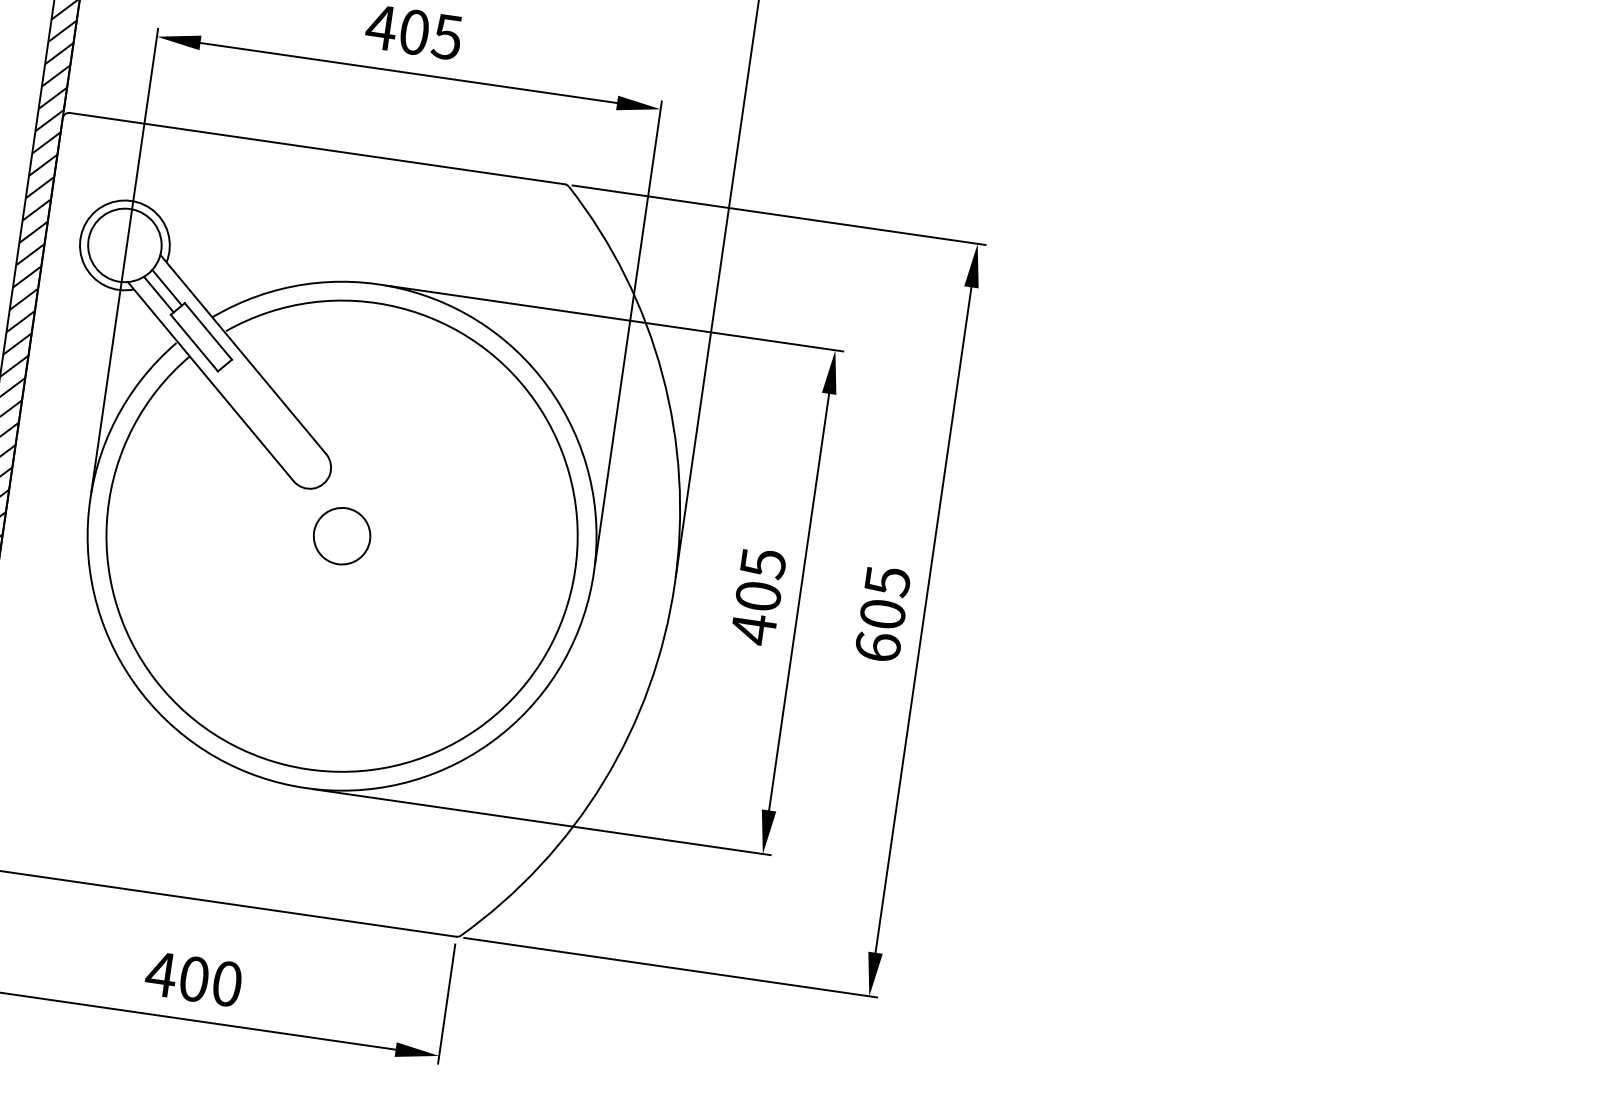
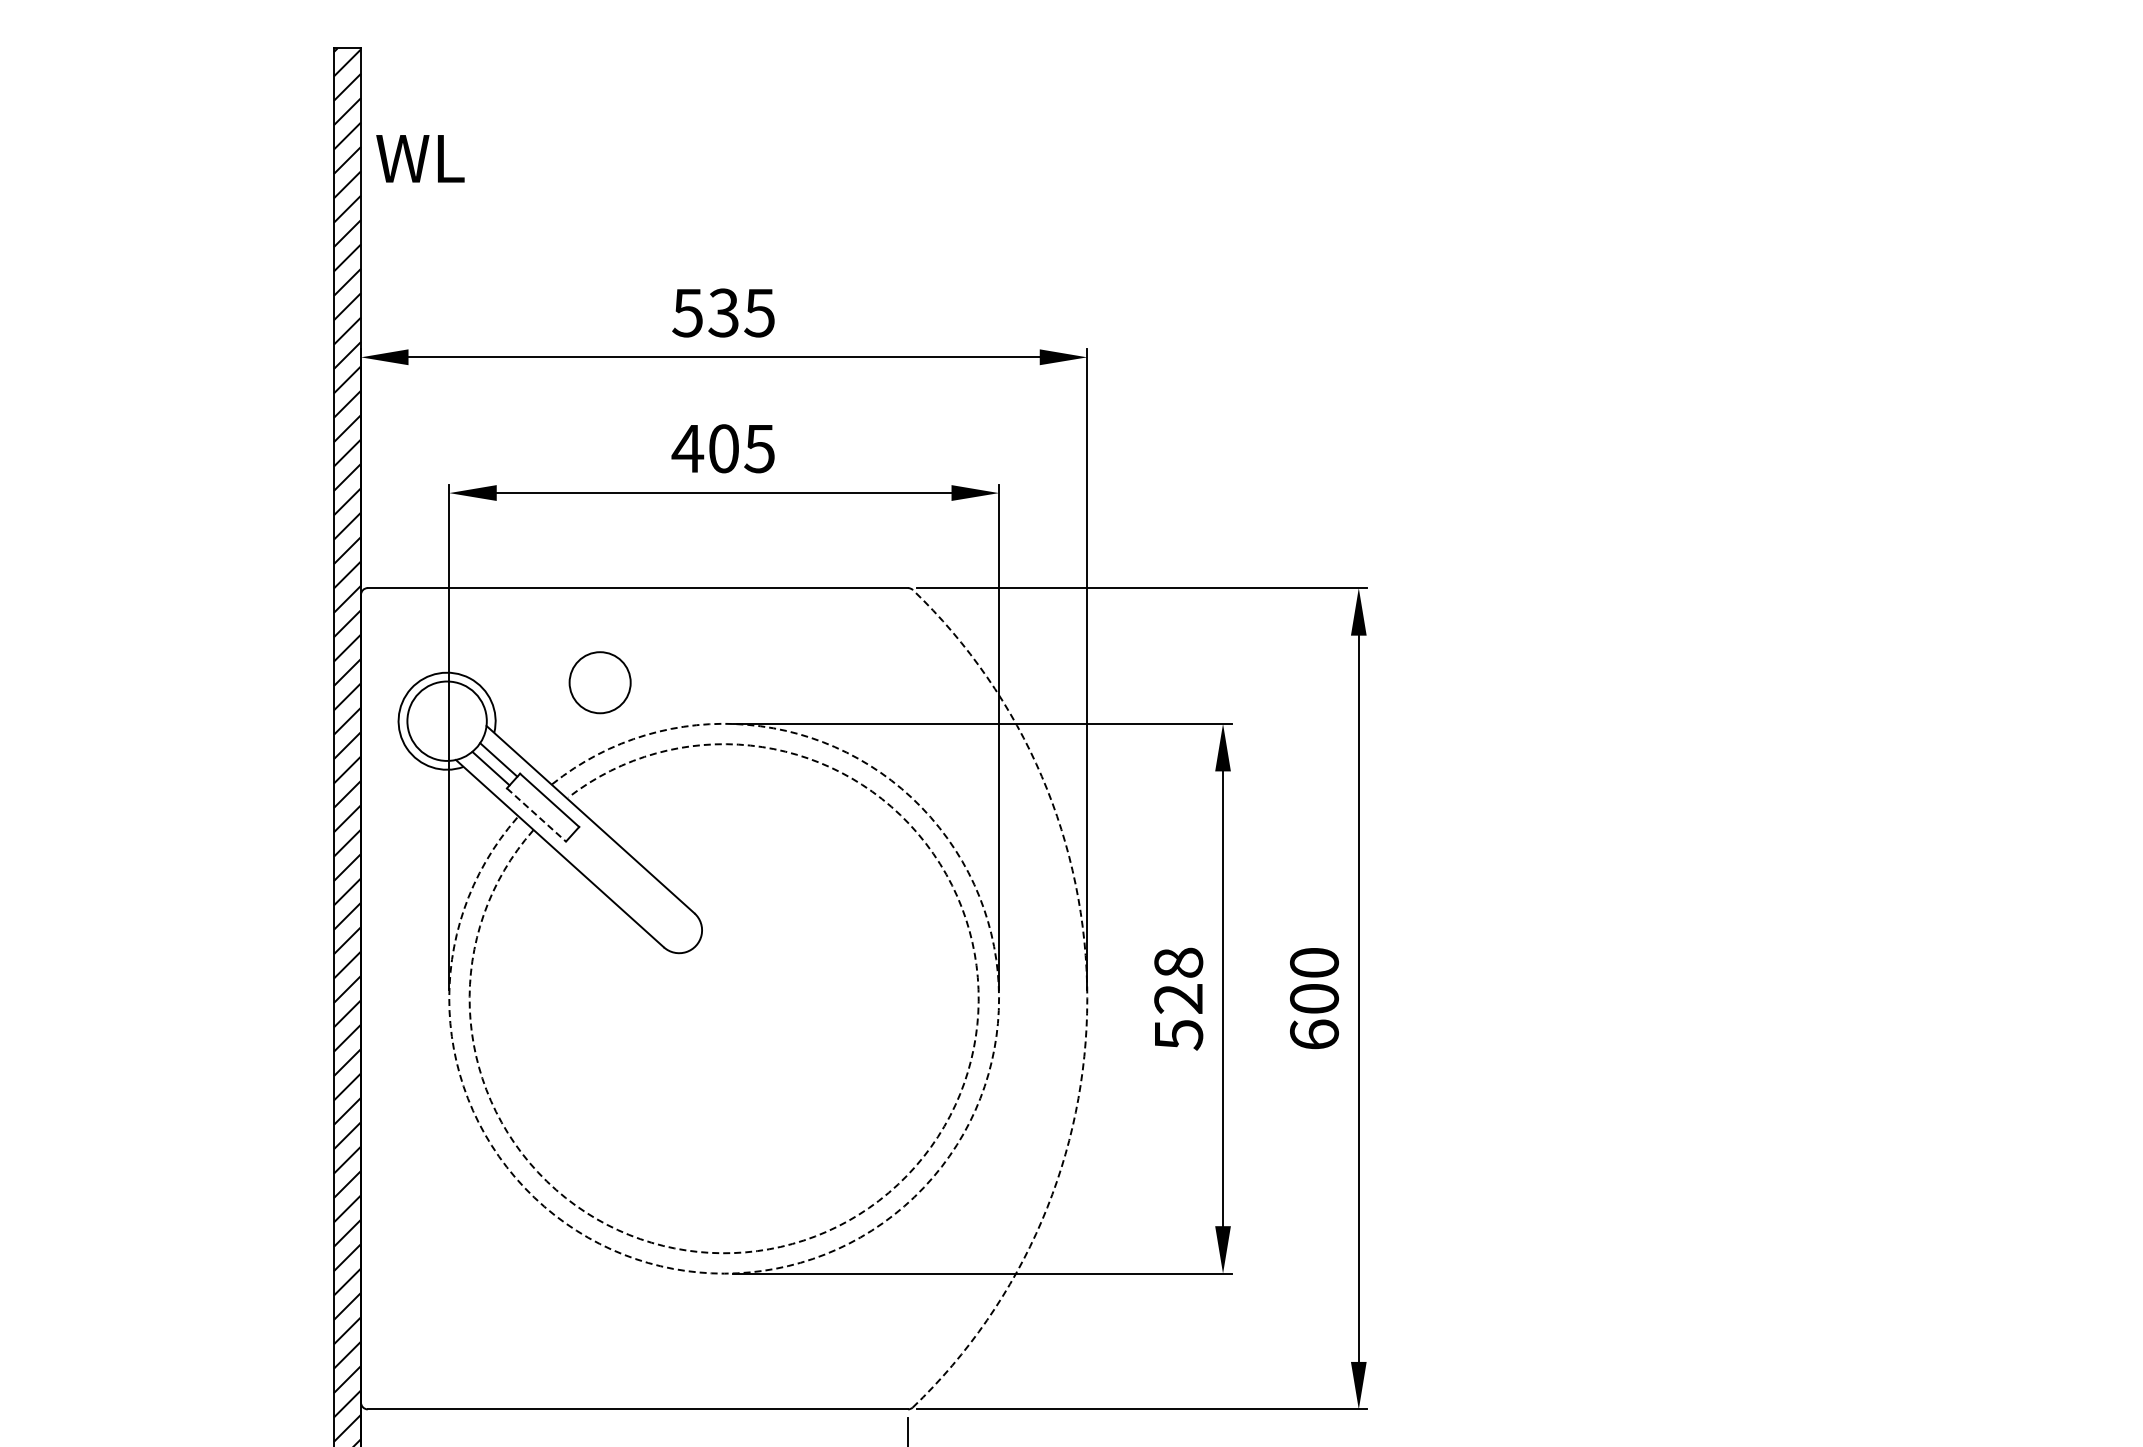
line: (194, 342) -> (536, 814), solid -> dashed
circle: (341, 535) -> (599, 682), moved
text: (887, 581) -> (1314, 963), 605 -> 600
arc: (674, 583) -> (1087, 998), solid -> dashed
text: (758, 596) -> (1178, 999), 405 -> 528
arc: (477, 729) -> (898, 1184), solid -> dashed
arc: (490, 743) -> (914, 1197), solid -> dashed

